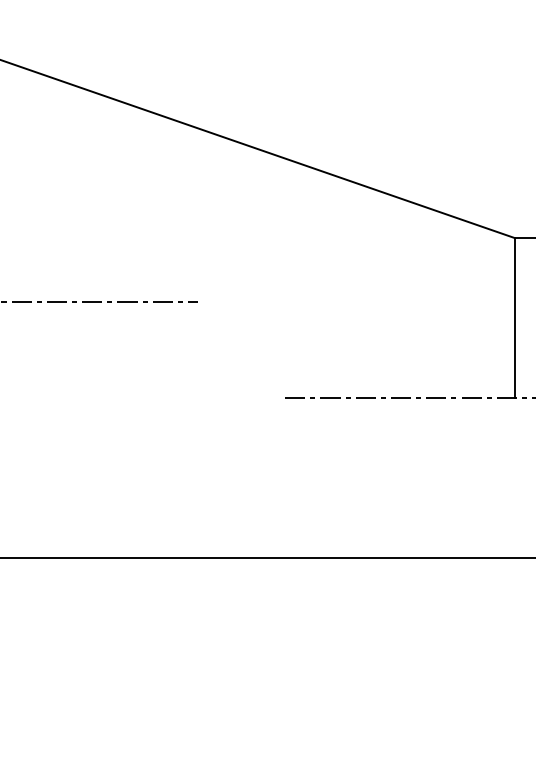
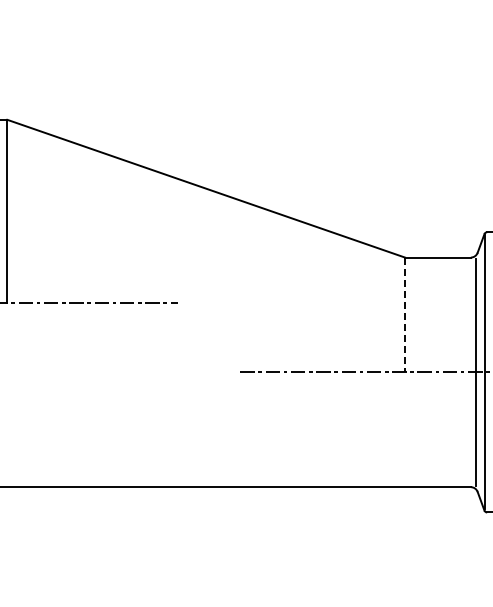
line: (515, 318) -> (405, 315), solid -> dashed

